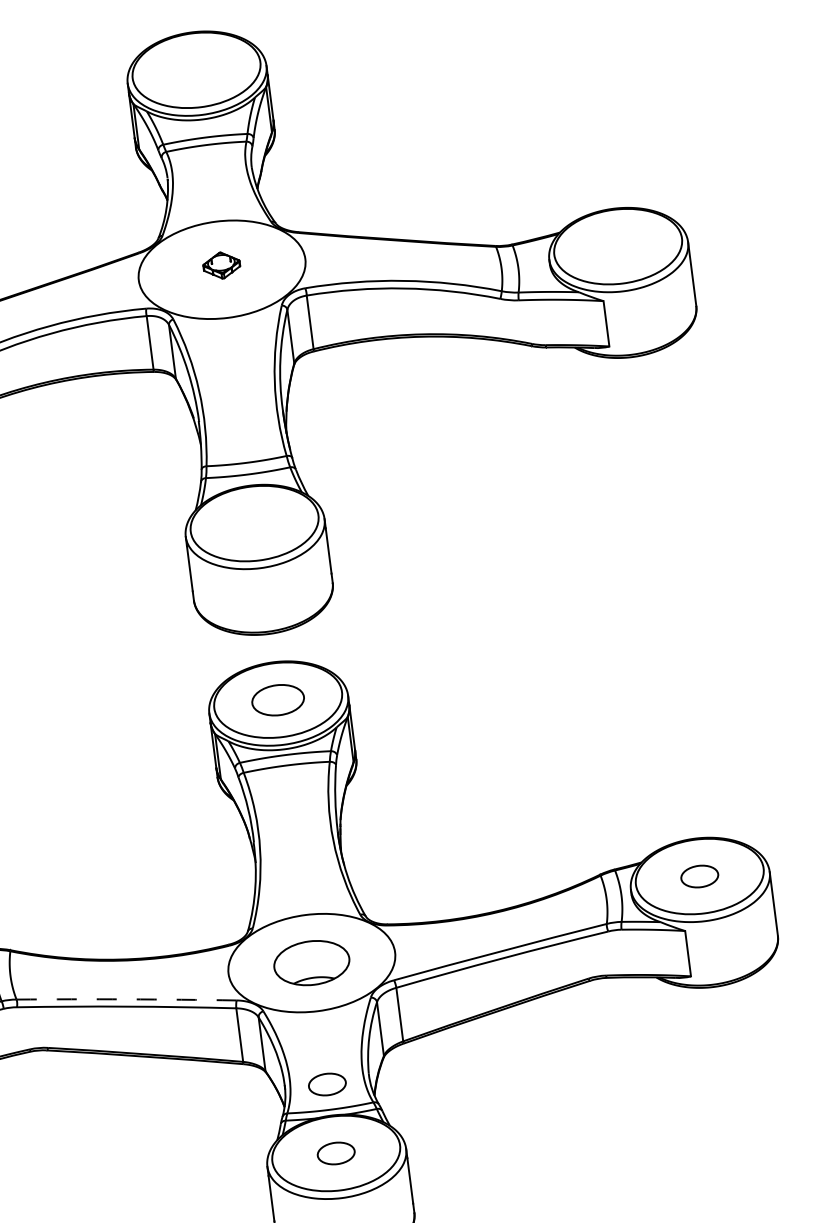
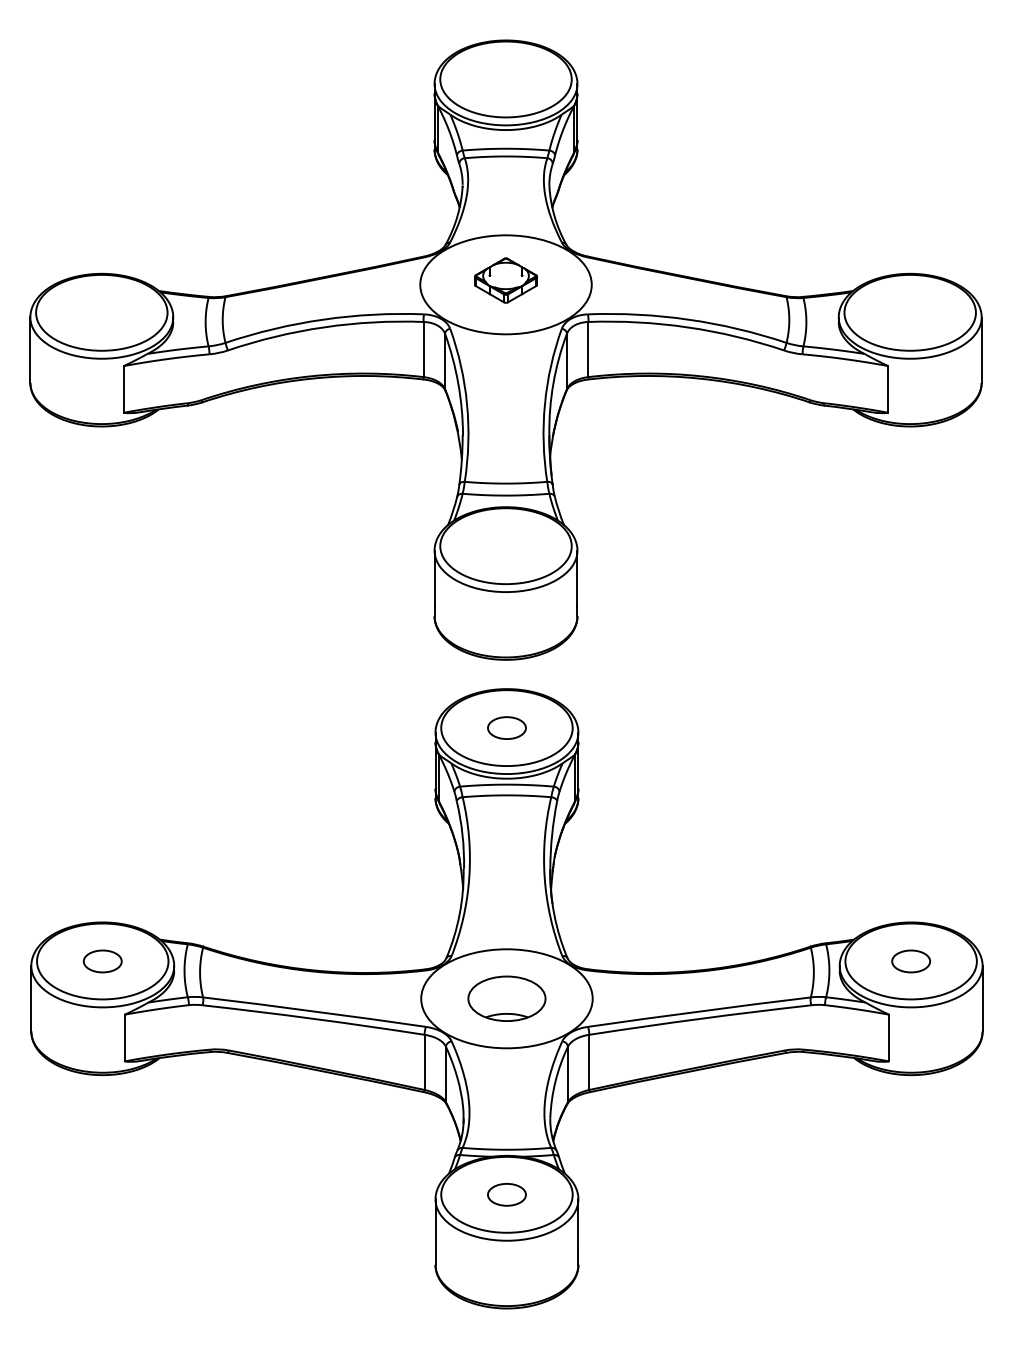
part: (222, 265) -> (506, 280), size x1.67
part: (277, 699) -> (506, 727), size x0.71
arc: (126, 999) -> (314, 1011), dashed -> solid
part: (326, 1084) -> (506, 1123), removed

